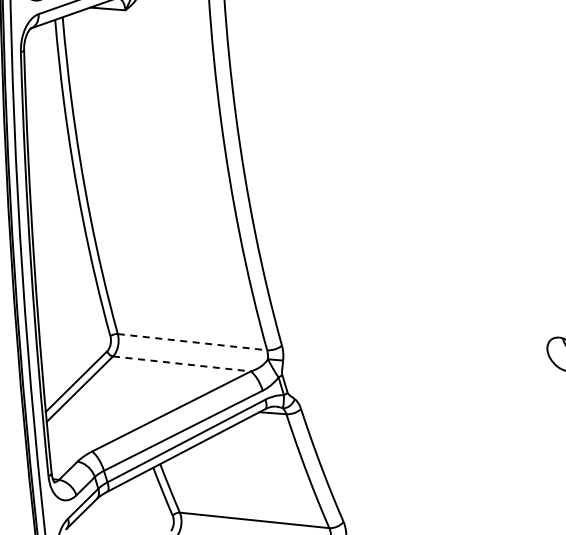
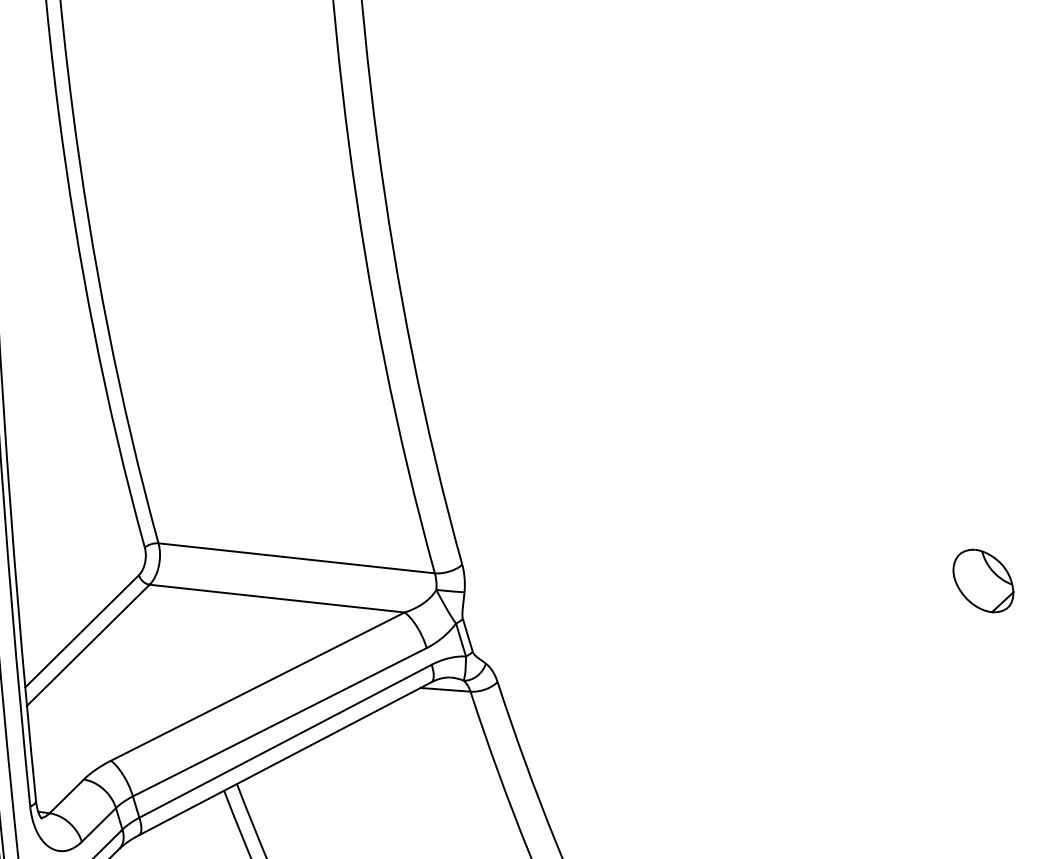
line: (193, 342) -> (298, 558), dashed -> solid
line: (182, 364) -> (278, 599), dashed -> solid

